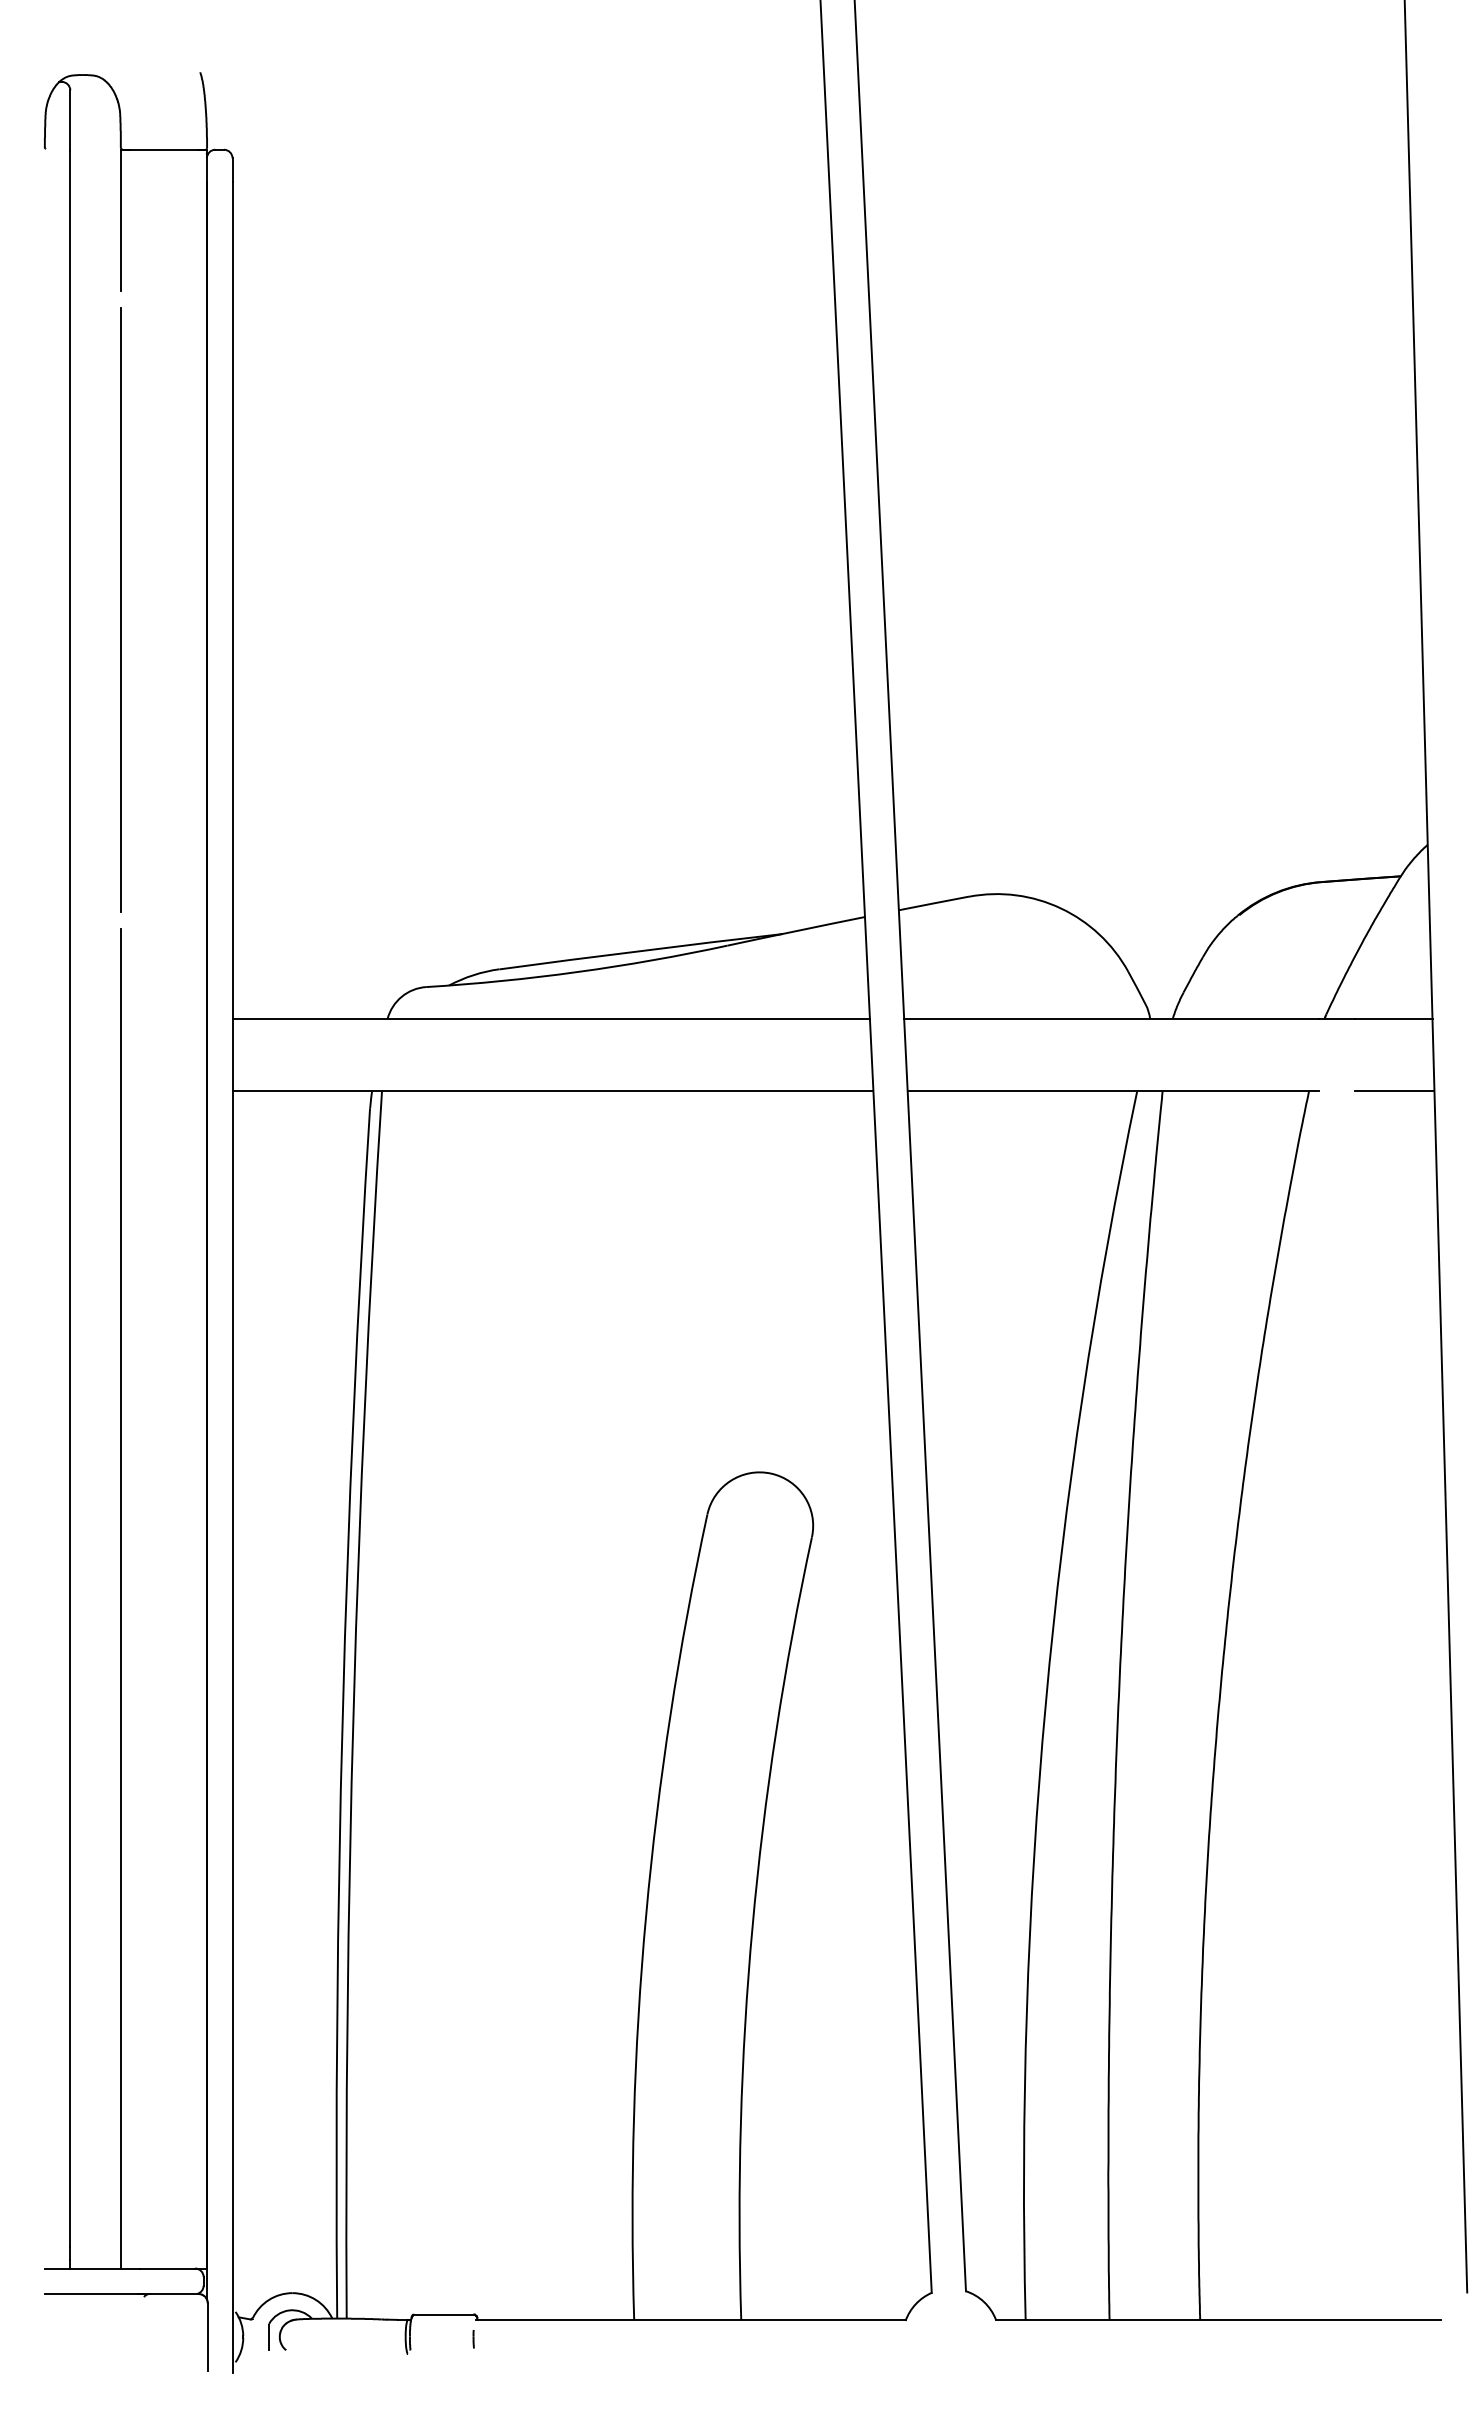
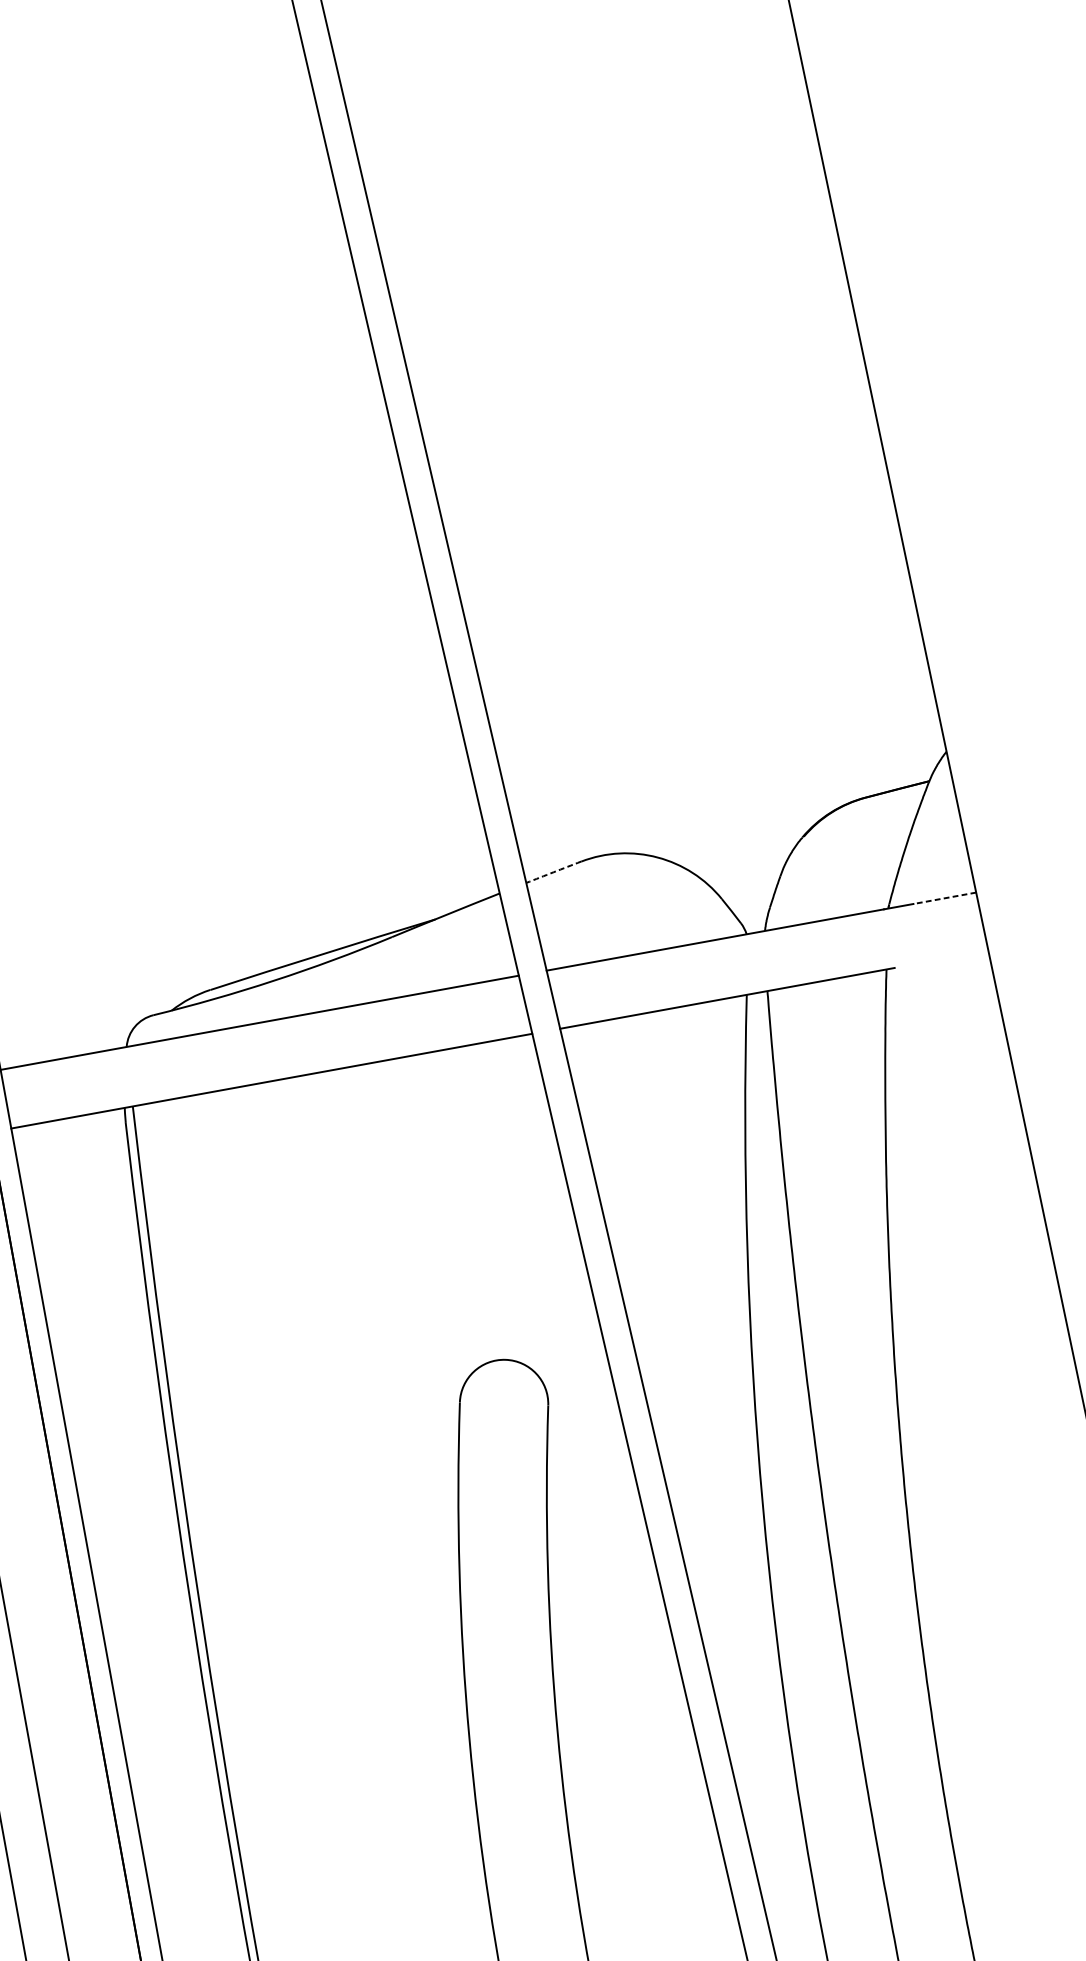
arc: (933, 903) -> (553, 872), solid -> dashed
line: (1393, 1019) -> (944, 898), solid -> dashed
line: (1394, 1091) -> (956, 957), removed

